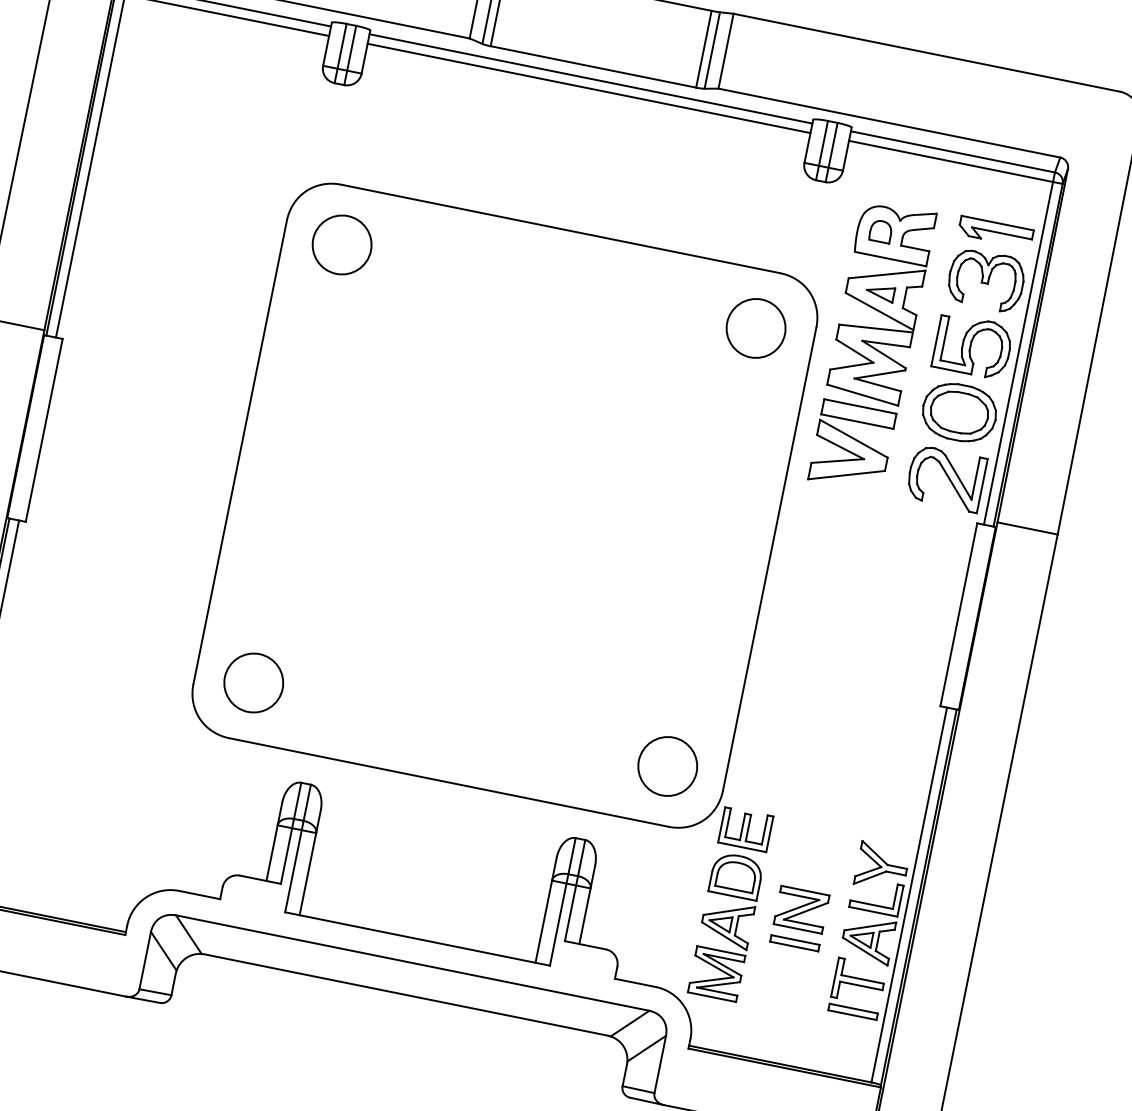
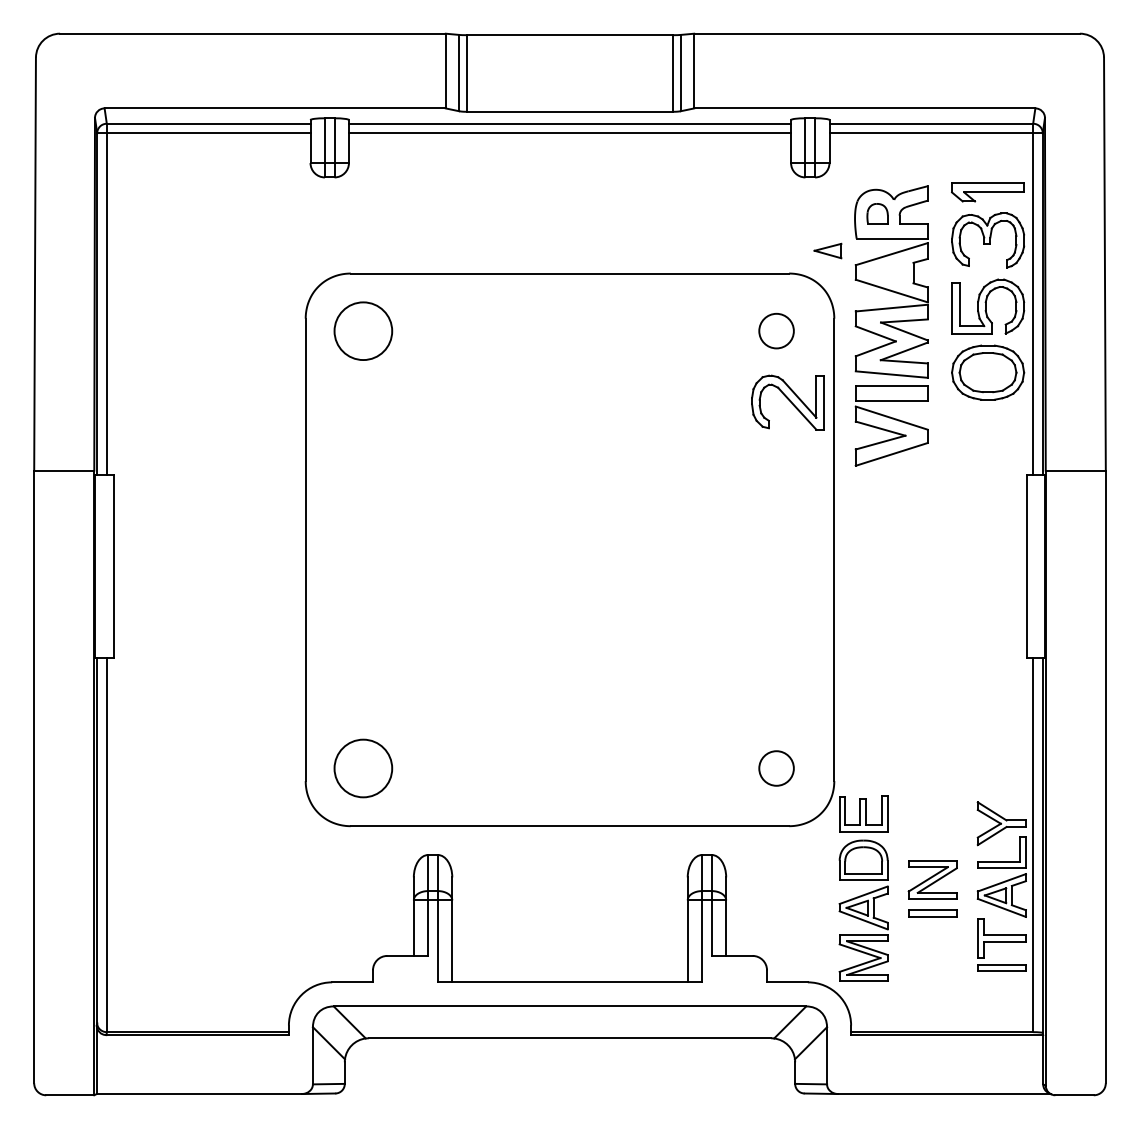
part: (880, 292) -> (827, 250), moved
circle: (756, 327) -> (776, 330), size x0.6
part: (945, 478) -> (787, 402), moved
circle: (667, 766) -> (776, 768), size x0.6

